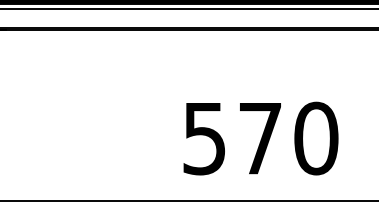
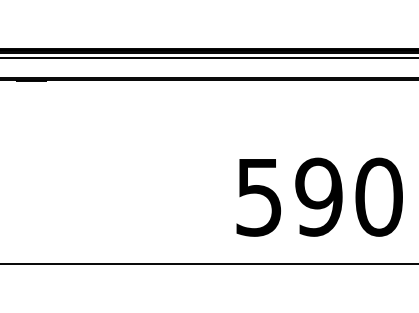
text: (259, 137) -> (318, 196), 570 -> 590

